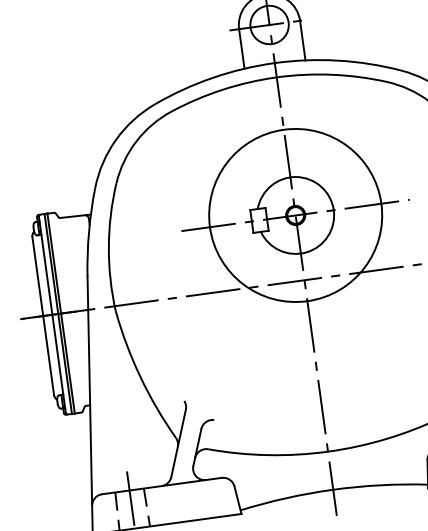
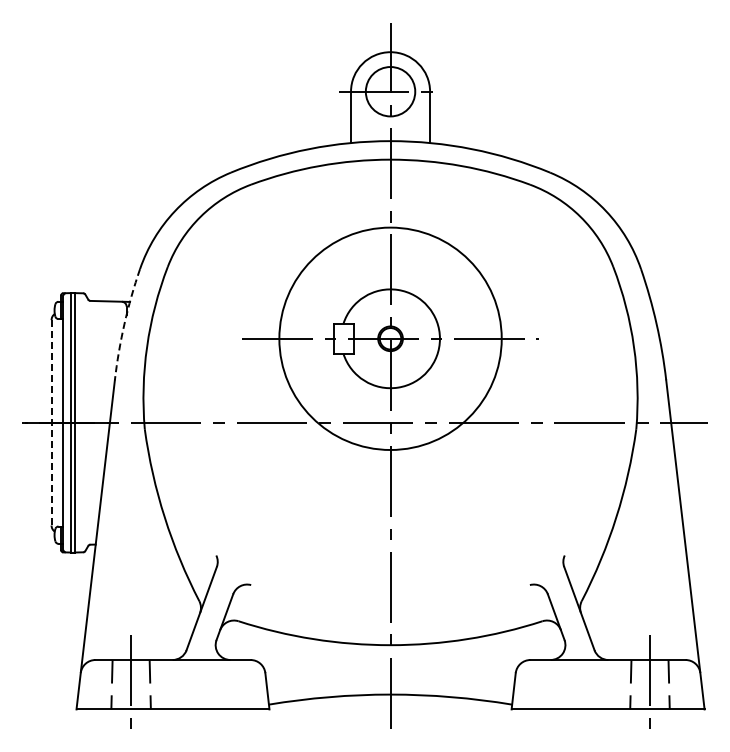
arc: (89, 232) -> (124, 324), solid -> dashed
line: (43, 315) -> (51, 422), solid -> dashed

